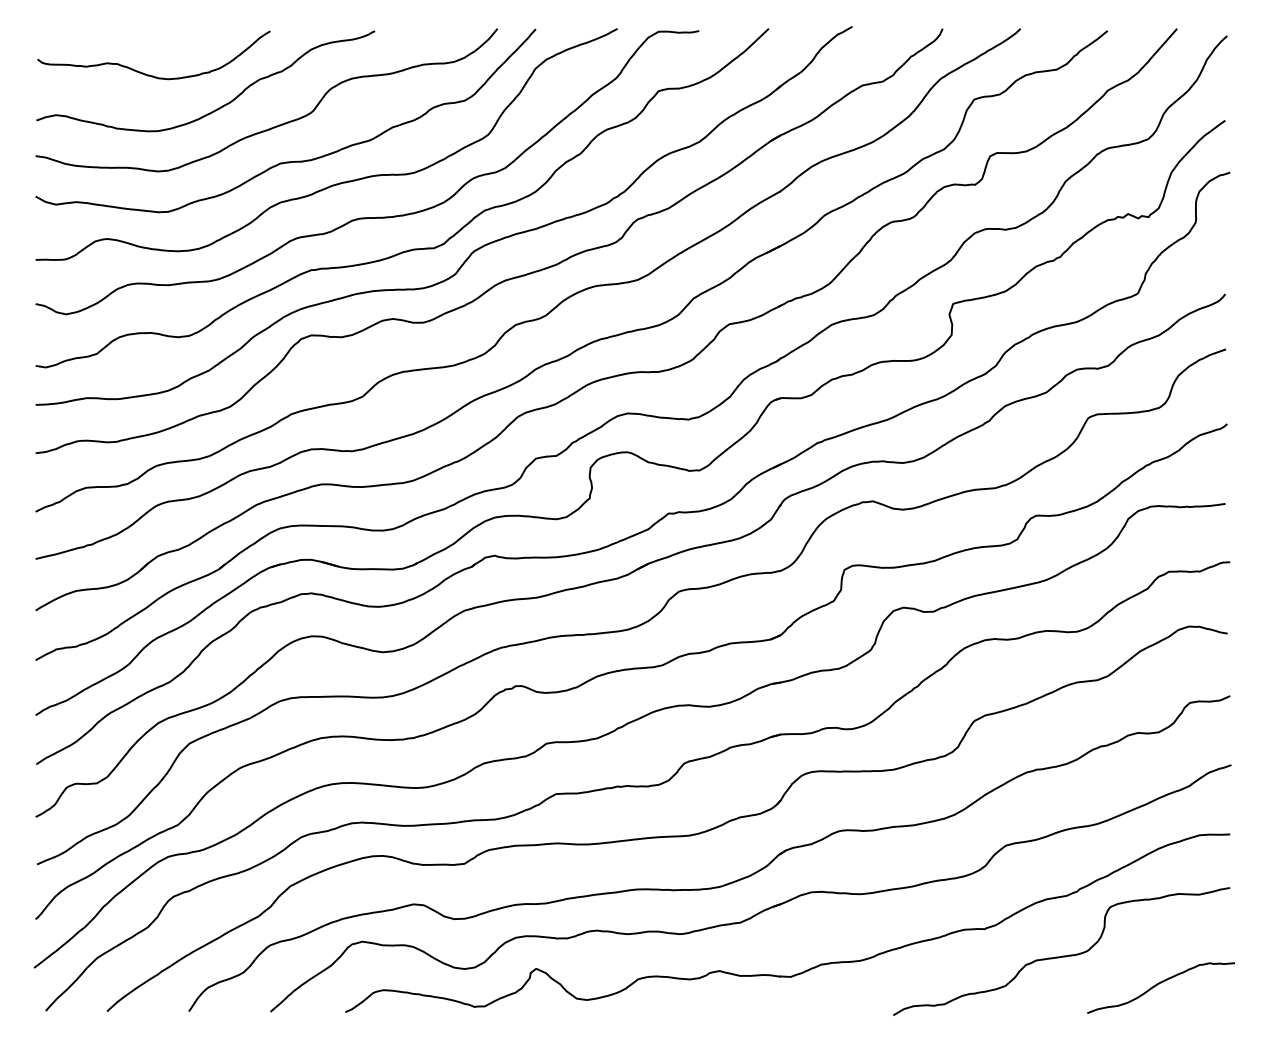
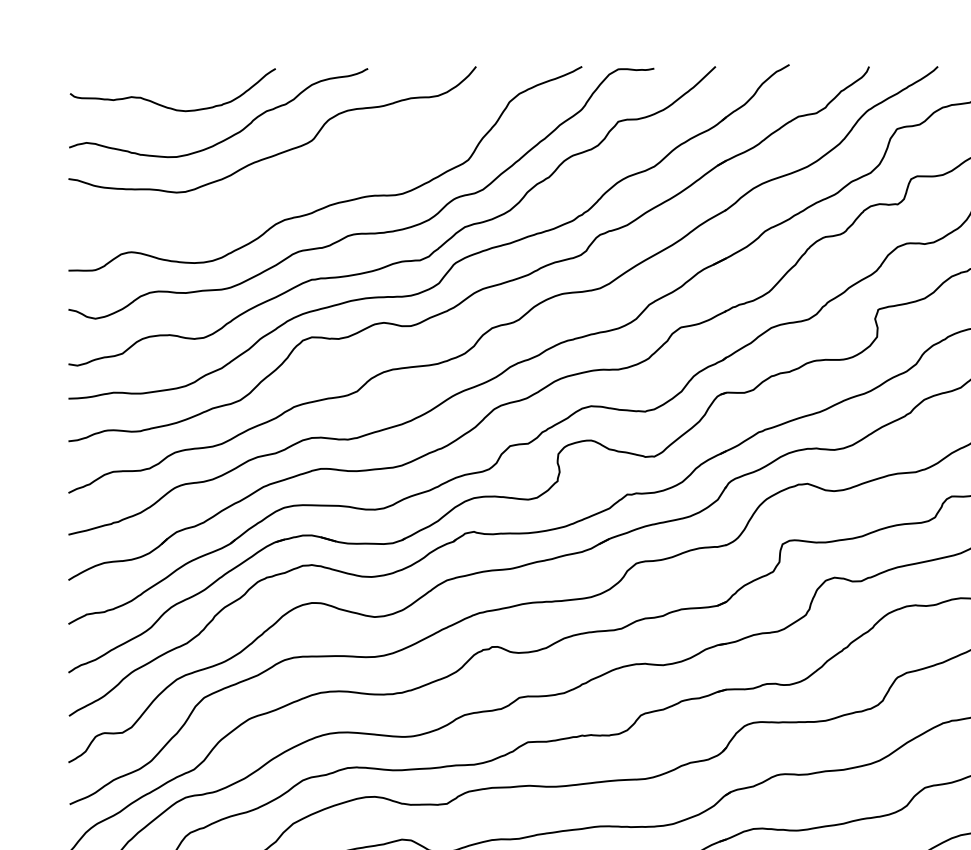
curve: (285, 161) -> (289, 183), removed

